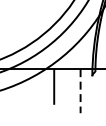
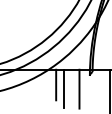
line: (63, 90) -> (64, 88), added
line: (80, 91) -> (79, 89), dashed -> solid

